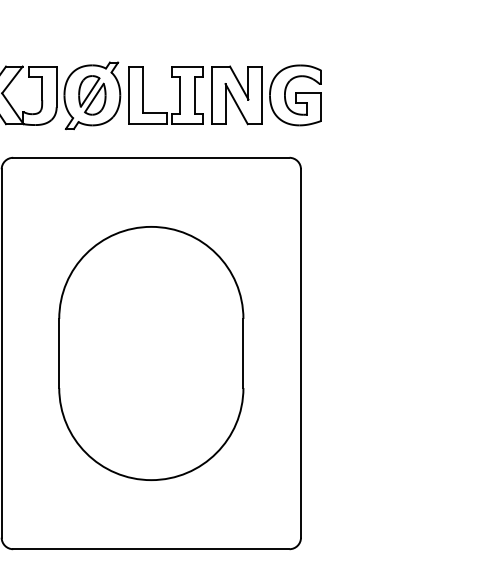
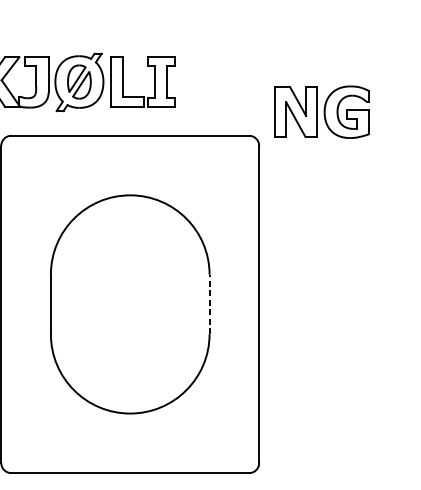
part: (266, 95) -> (321, 112), moved
line: (243, 353) -> (209, 304), solid -> dashed

